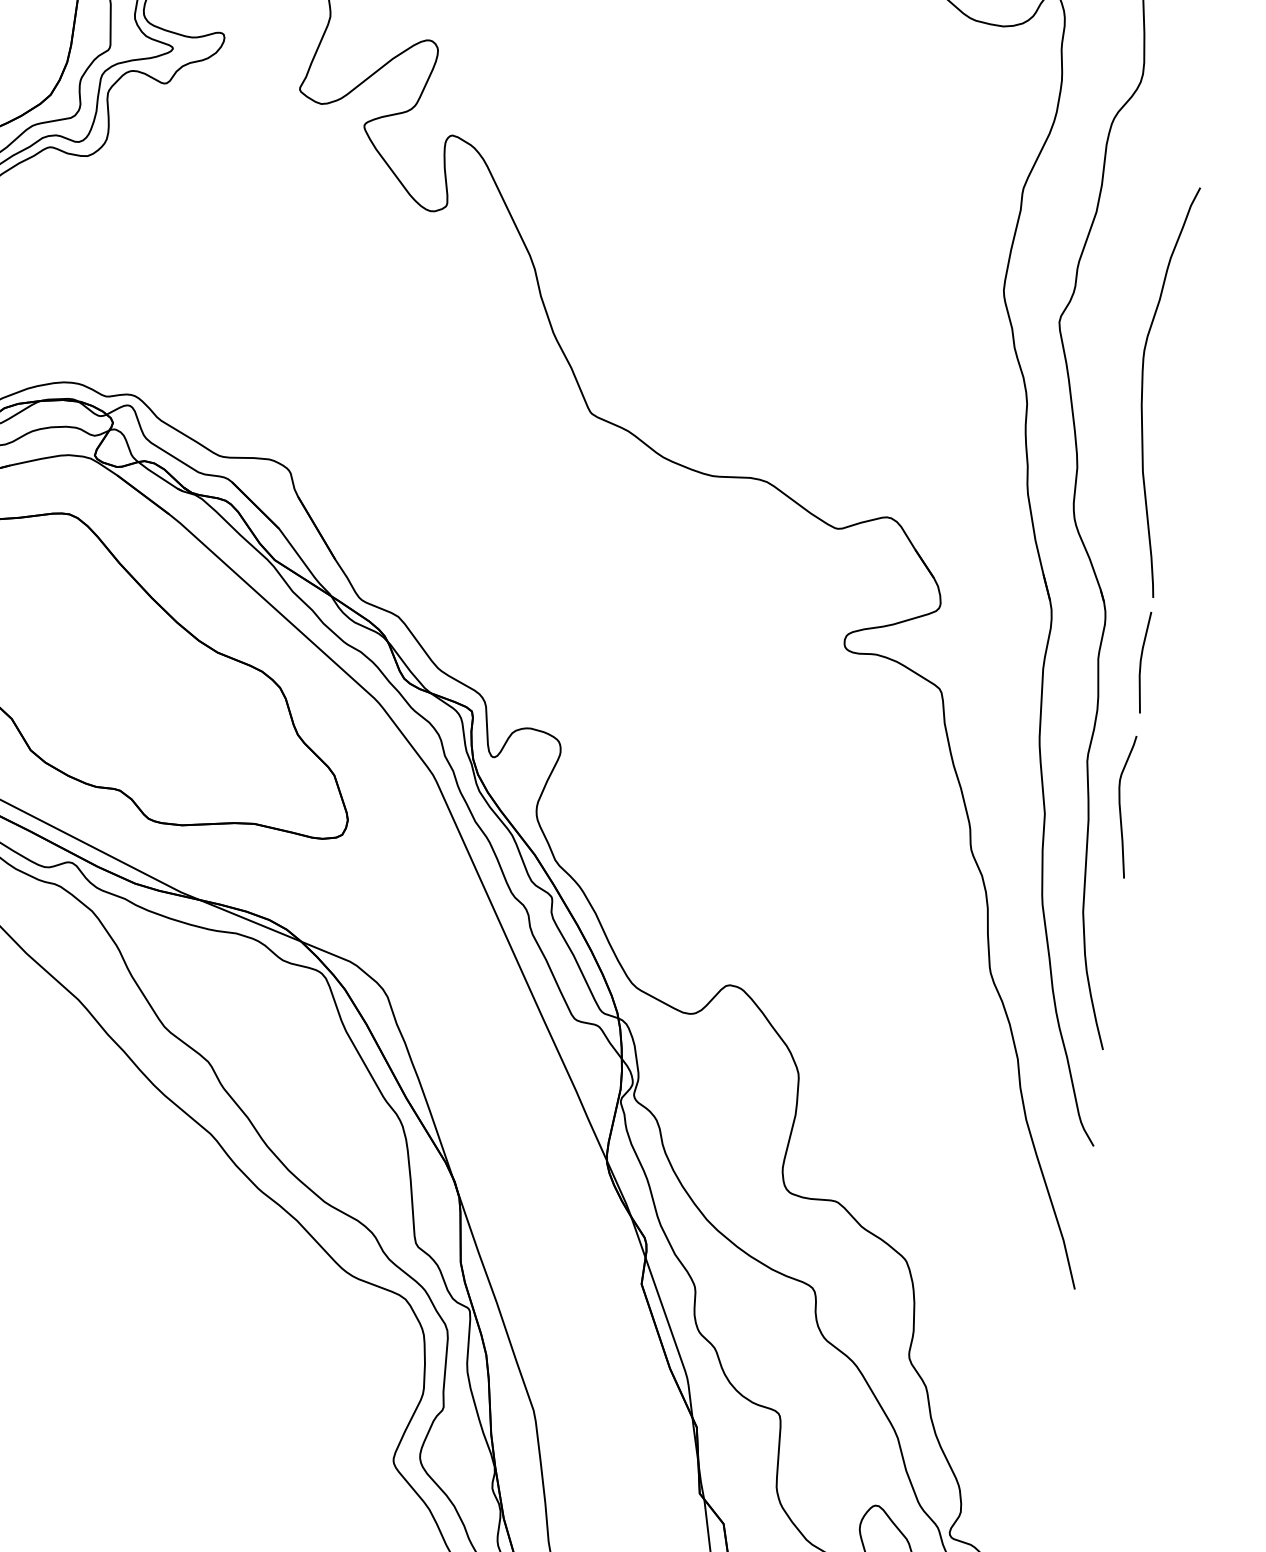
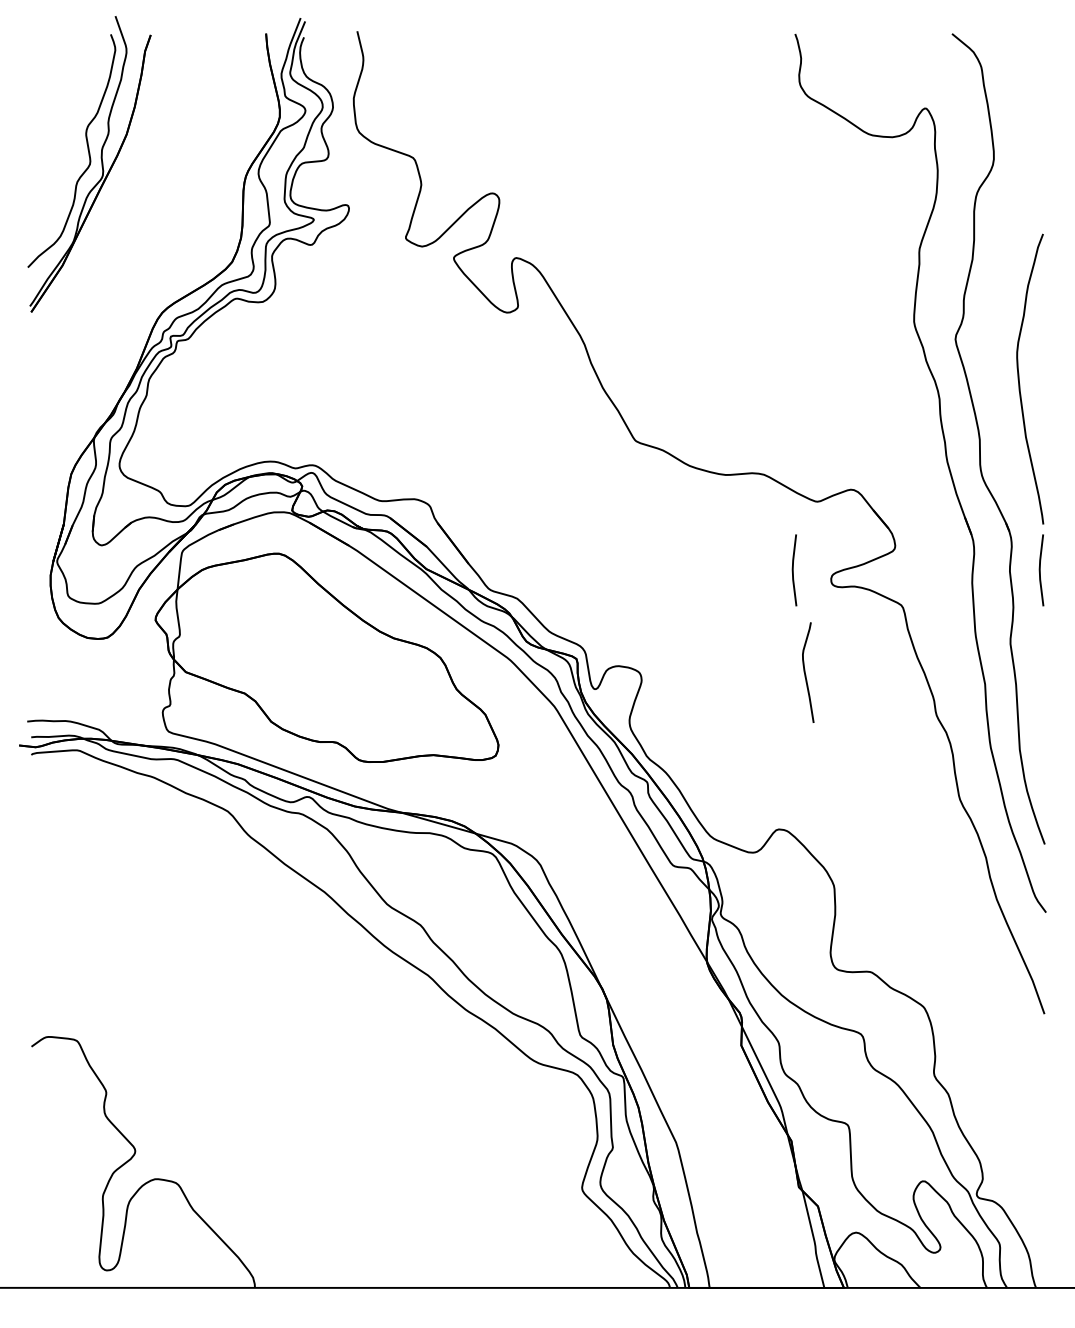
line: (792, 622) -> (793, 570), added
curve: (1121, 808) -> (806, 674), moved

